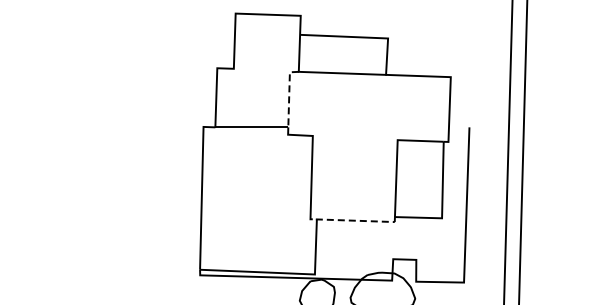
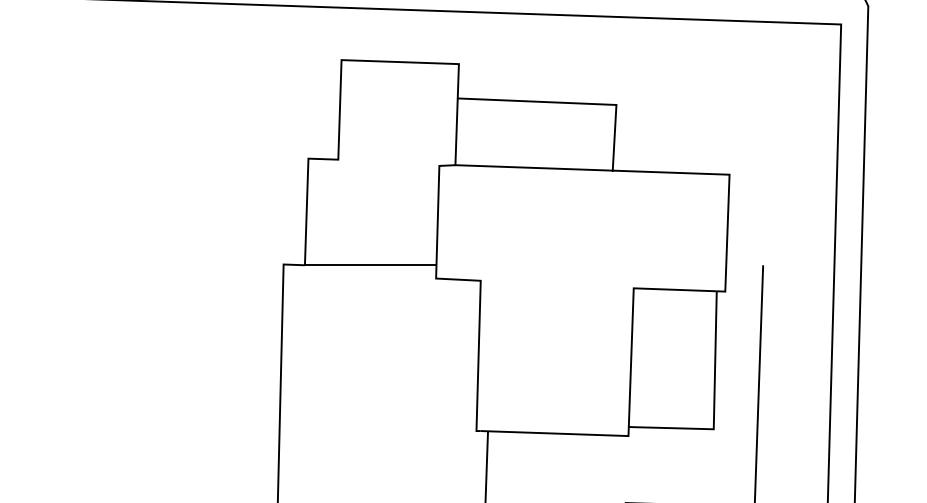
line: (289, 94) -> (438, 206), dashed -> solid
line: (355, 220) -> (557, 433), dashed -> solid

